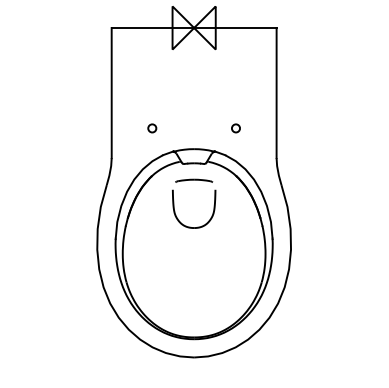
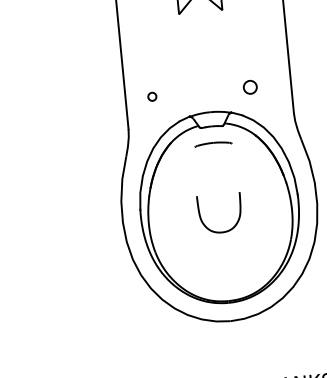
circle: (152, 128) -> (152, 96), moved
circle: (235, 128) -> (249, 87), size x1.6
part: (197, 226) -> (225, 230), moved

